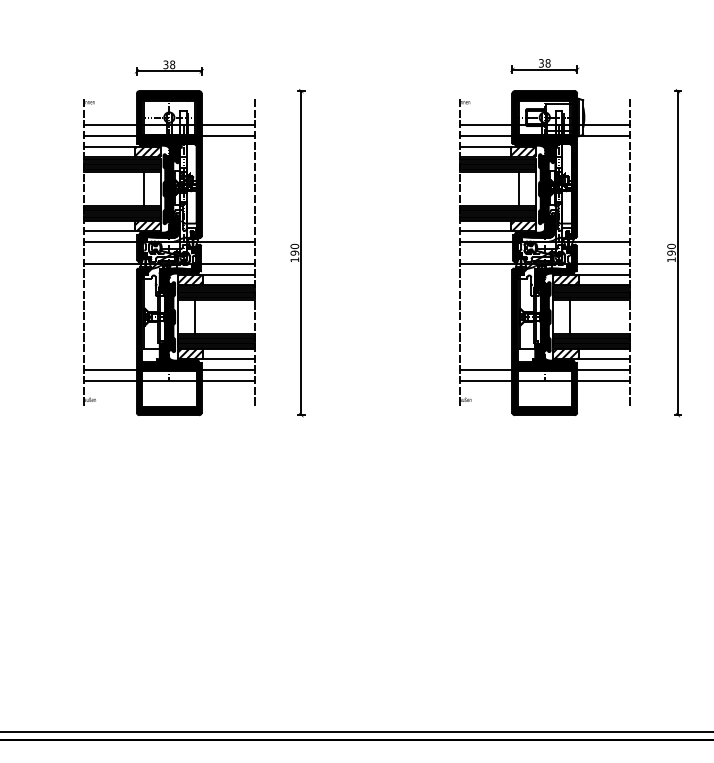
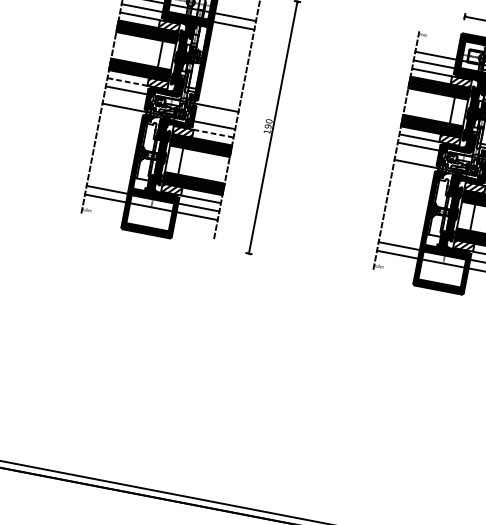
line: (109, 231) -> (127, 82), solid -> dashed
line: (228, 274) -> (213, 133), solid -> dashed

